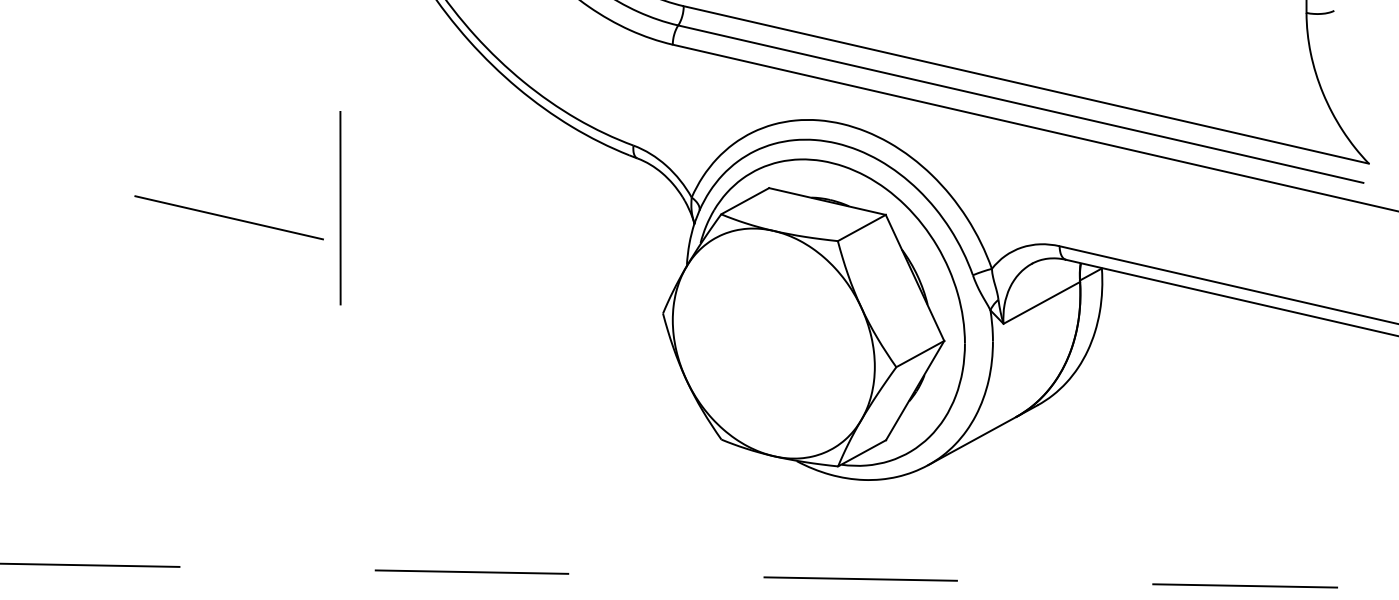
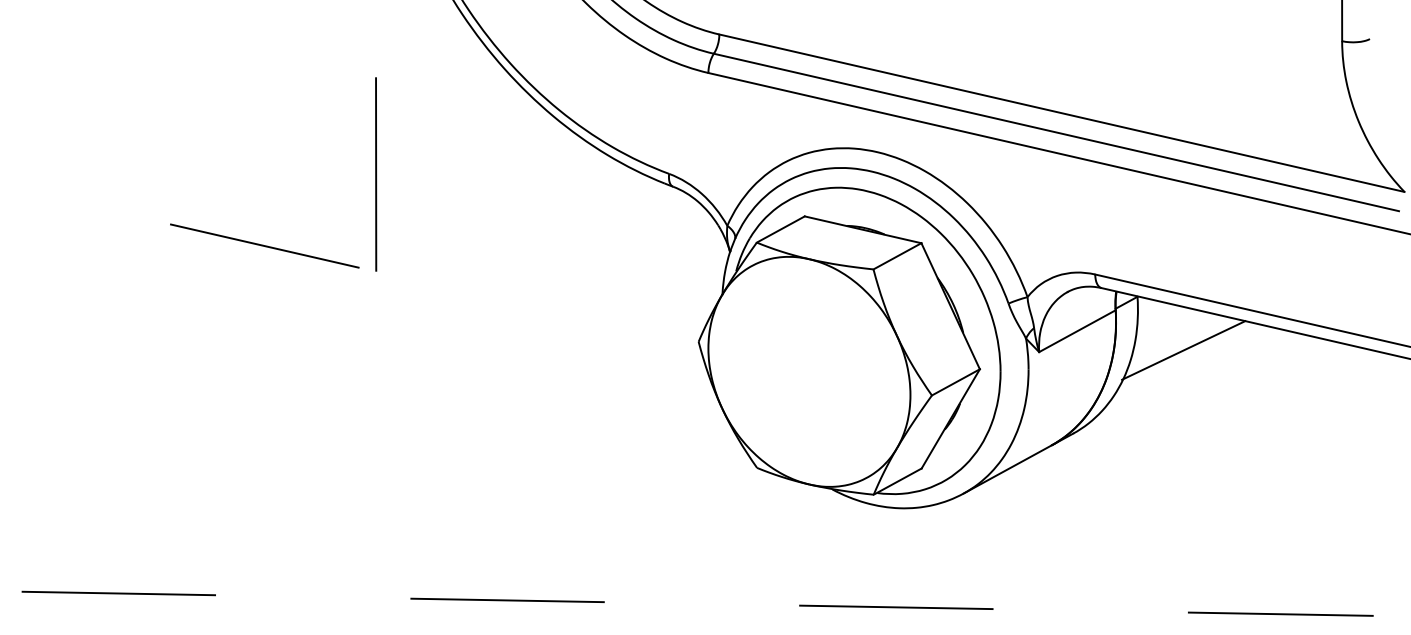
line: (340, 208) -> (376, 174), moved
line: (1147, 322) -> (1183, 350), added

